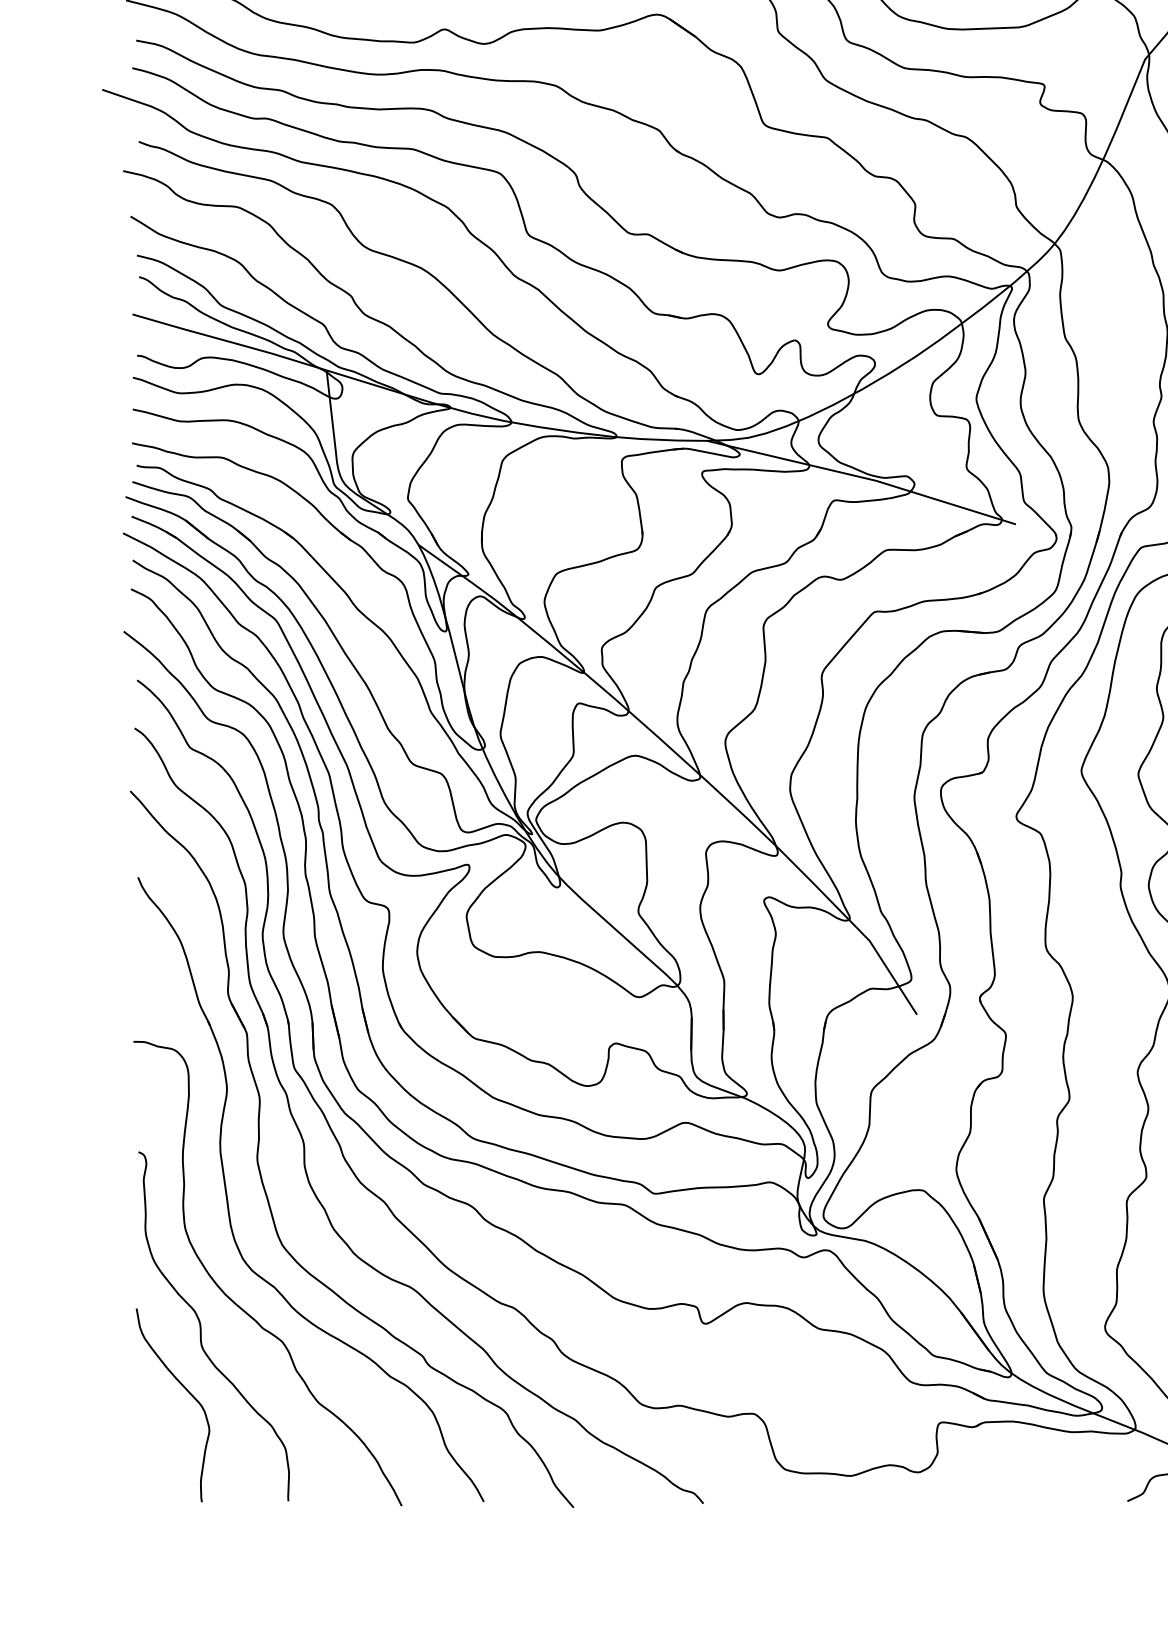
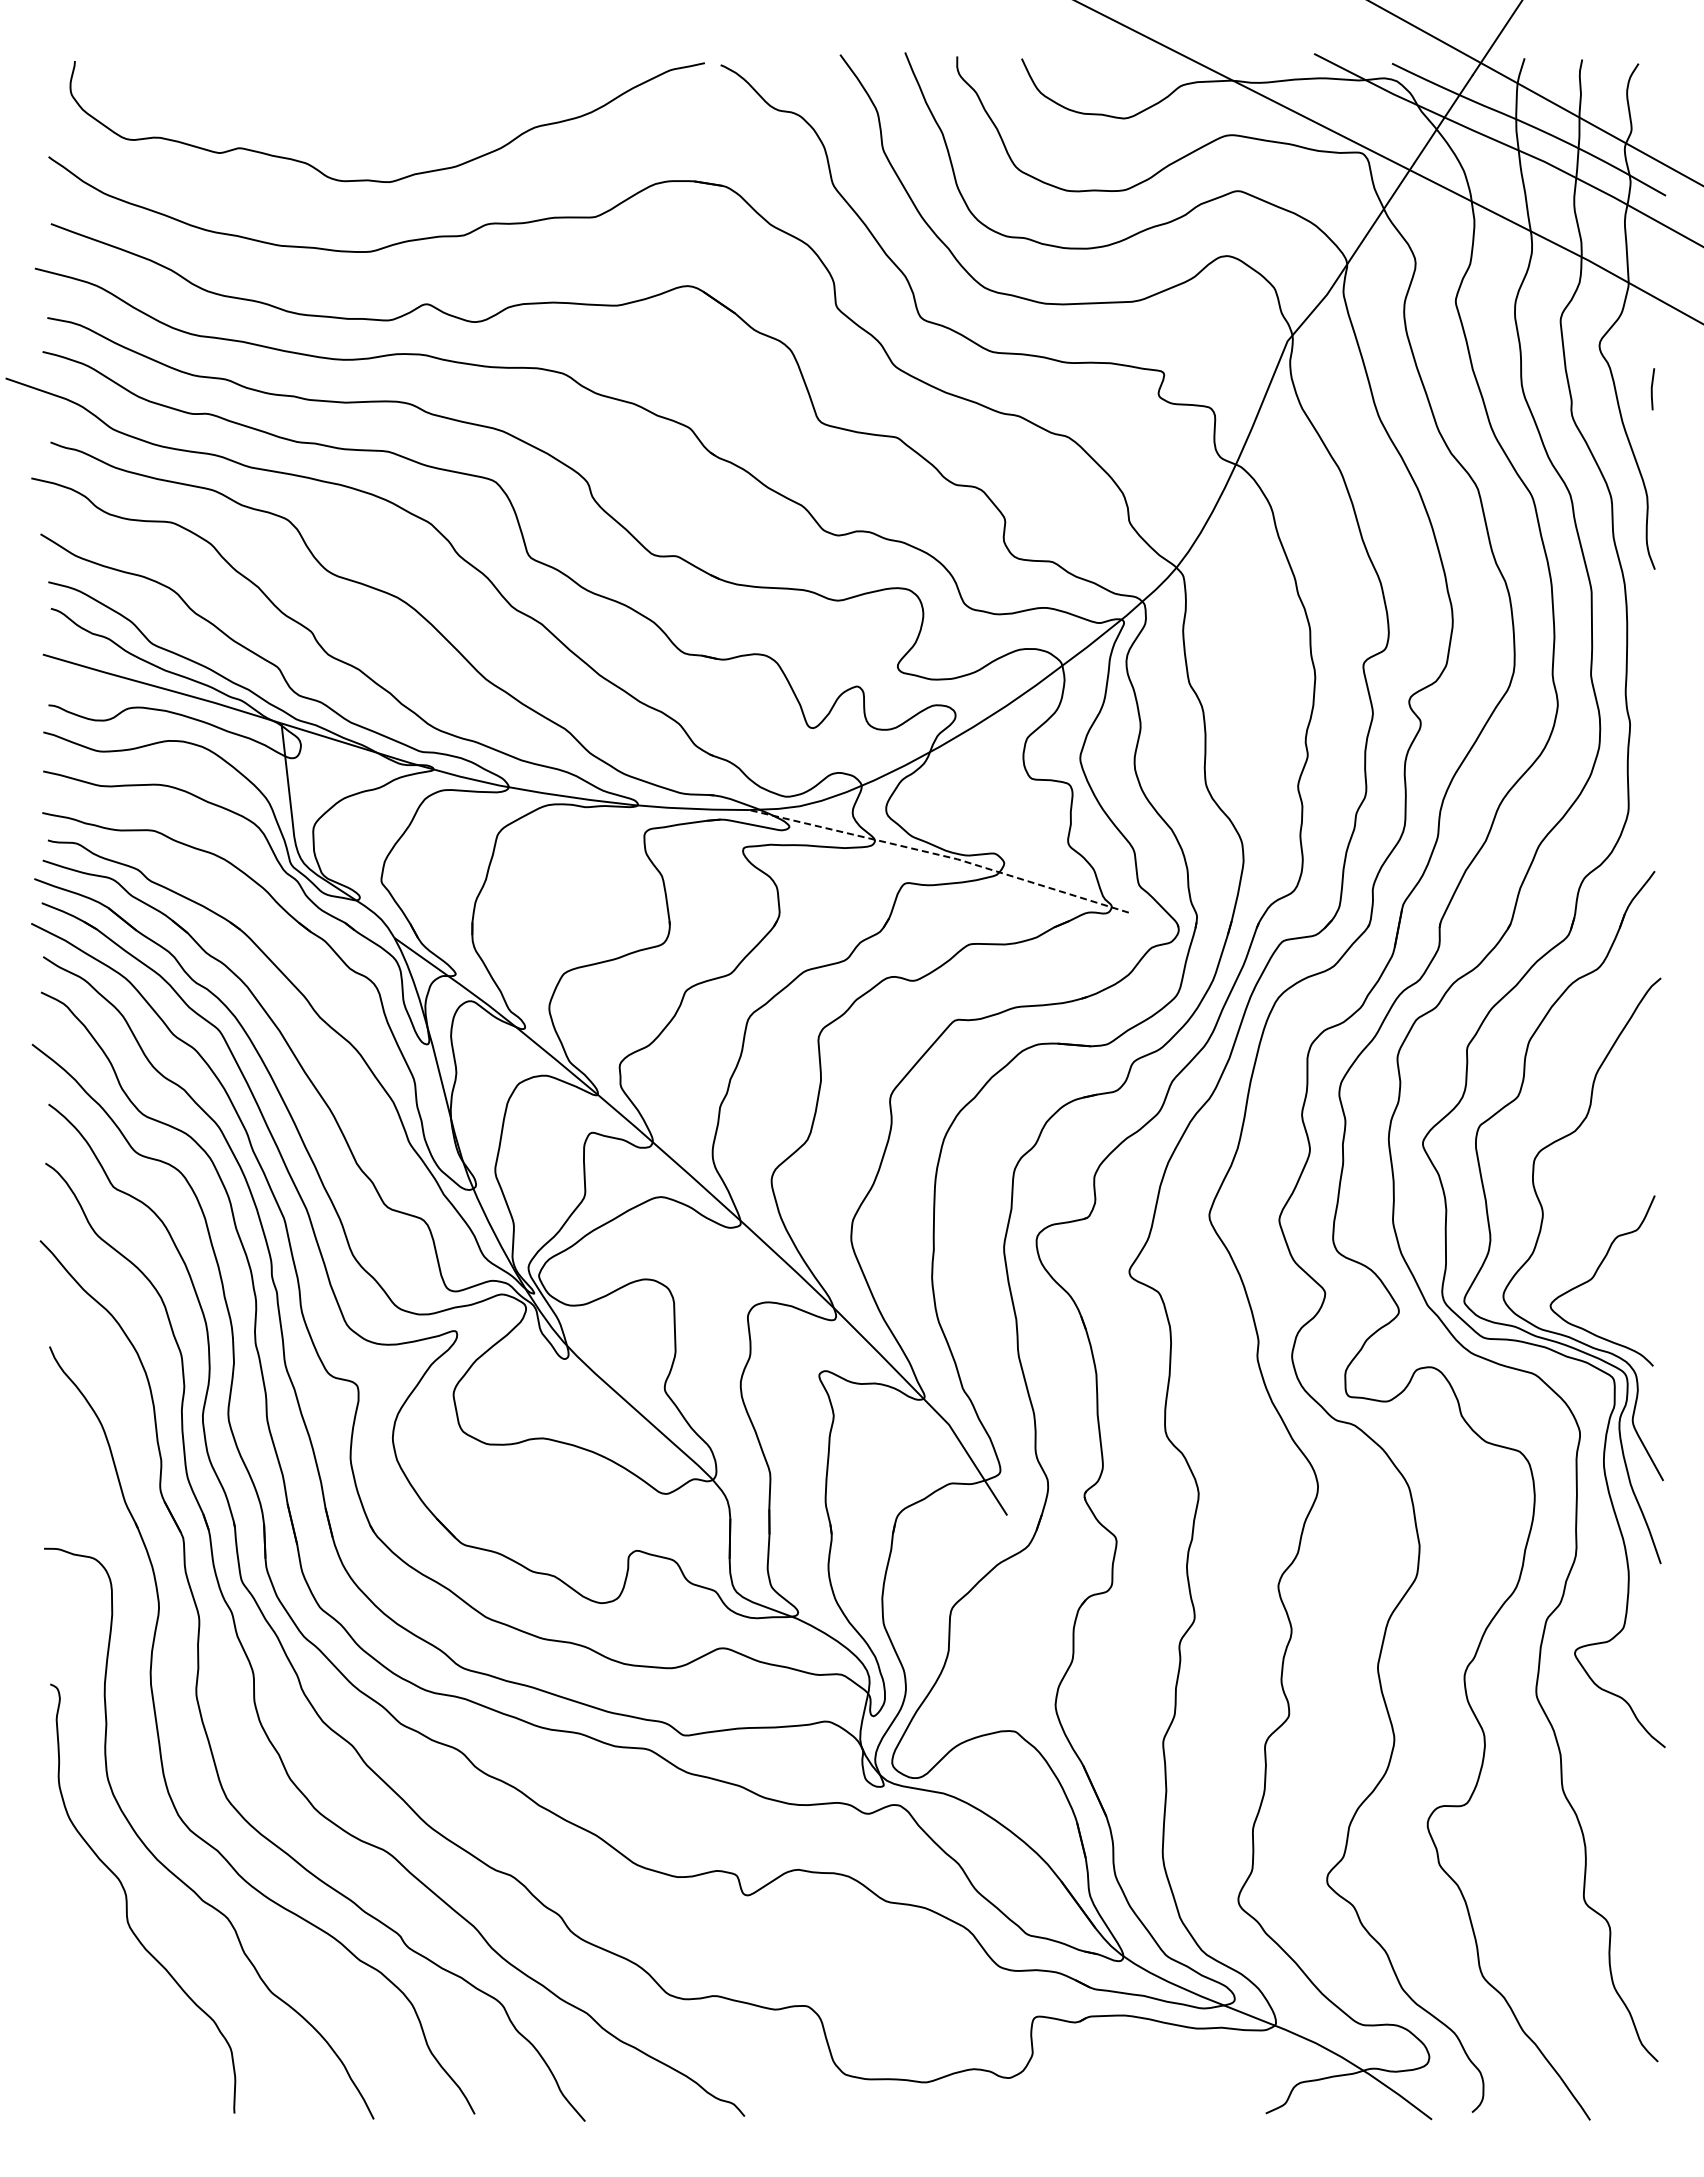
line: (862, 477) -> (940, 855), solid -> dashed
curve: (189, 1394) -> (113, 1982), removed

